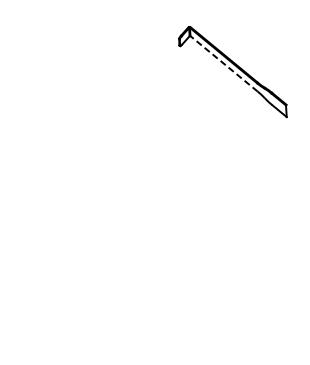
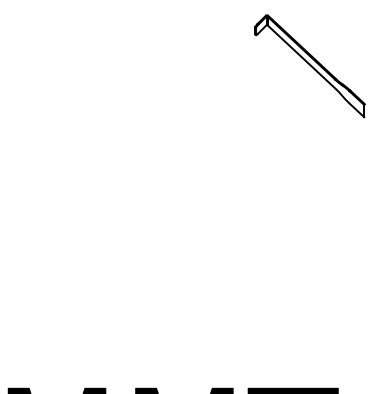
line: (223, 63) -> (300, 56), dashed -> solid

